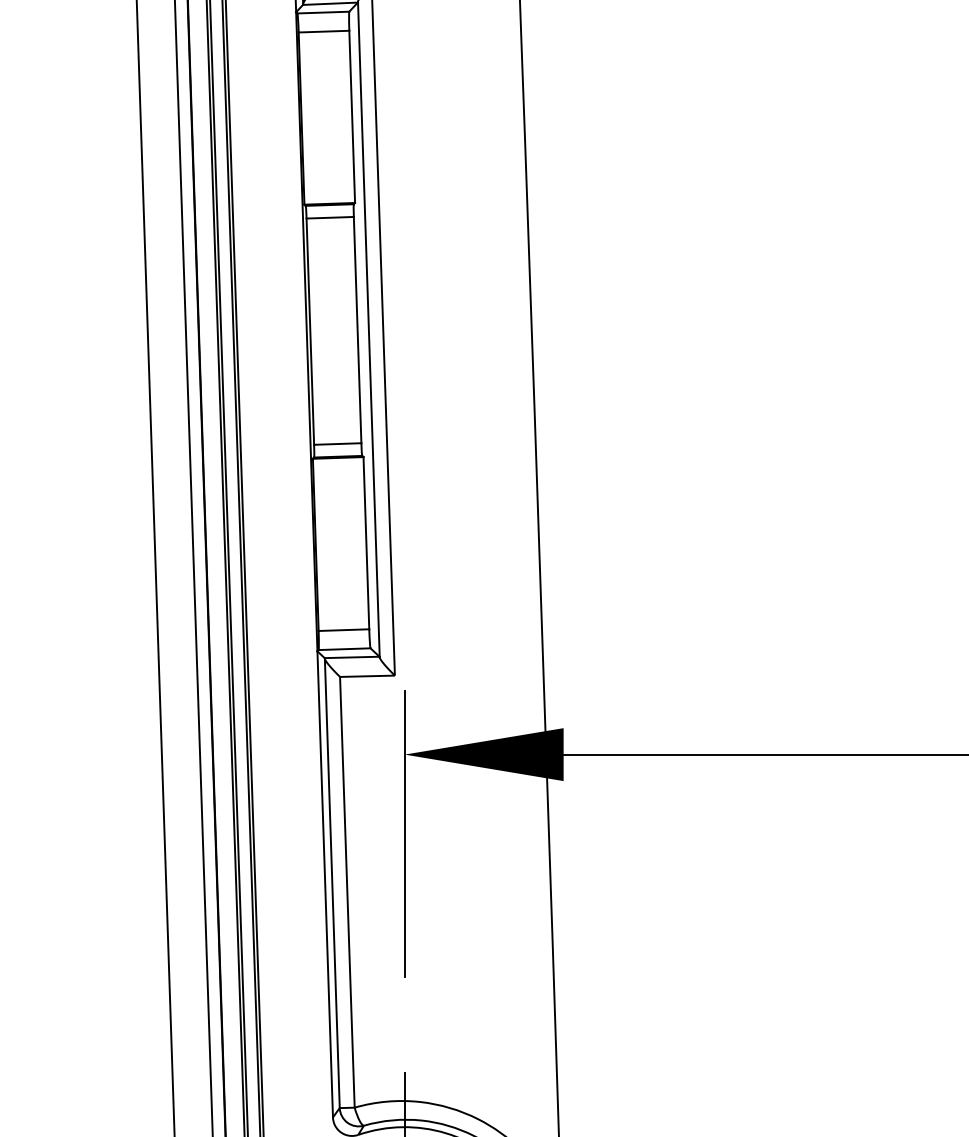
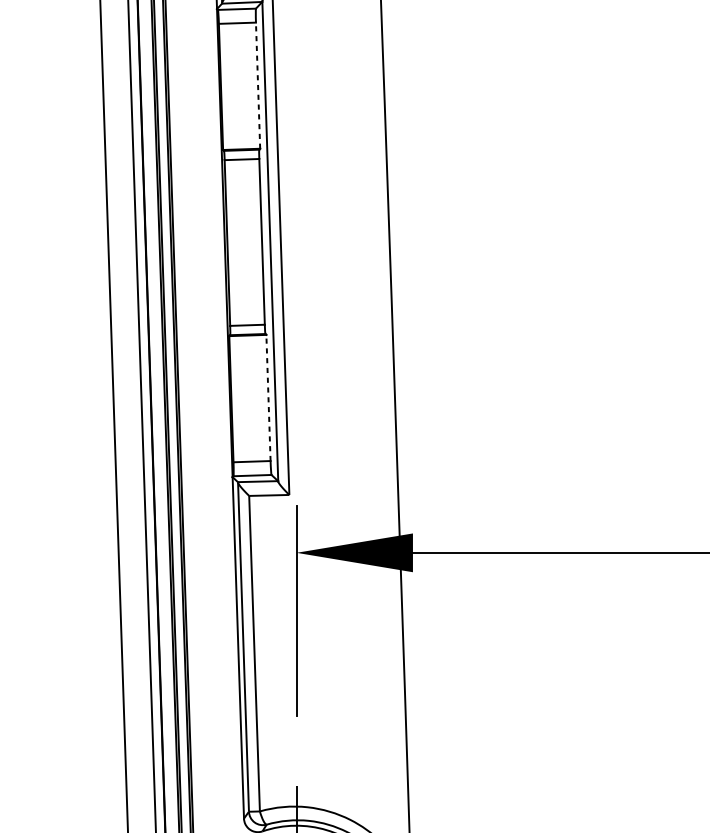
line: (352, 116) -> (258, 85), solid -> dashed
line: (366, 542) -> (268, 397), solid -> dashed

